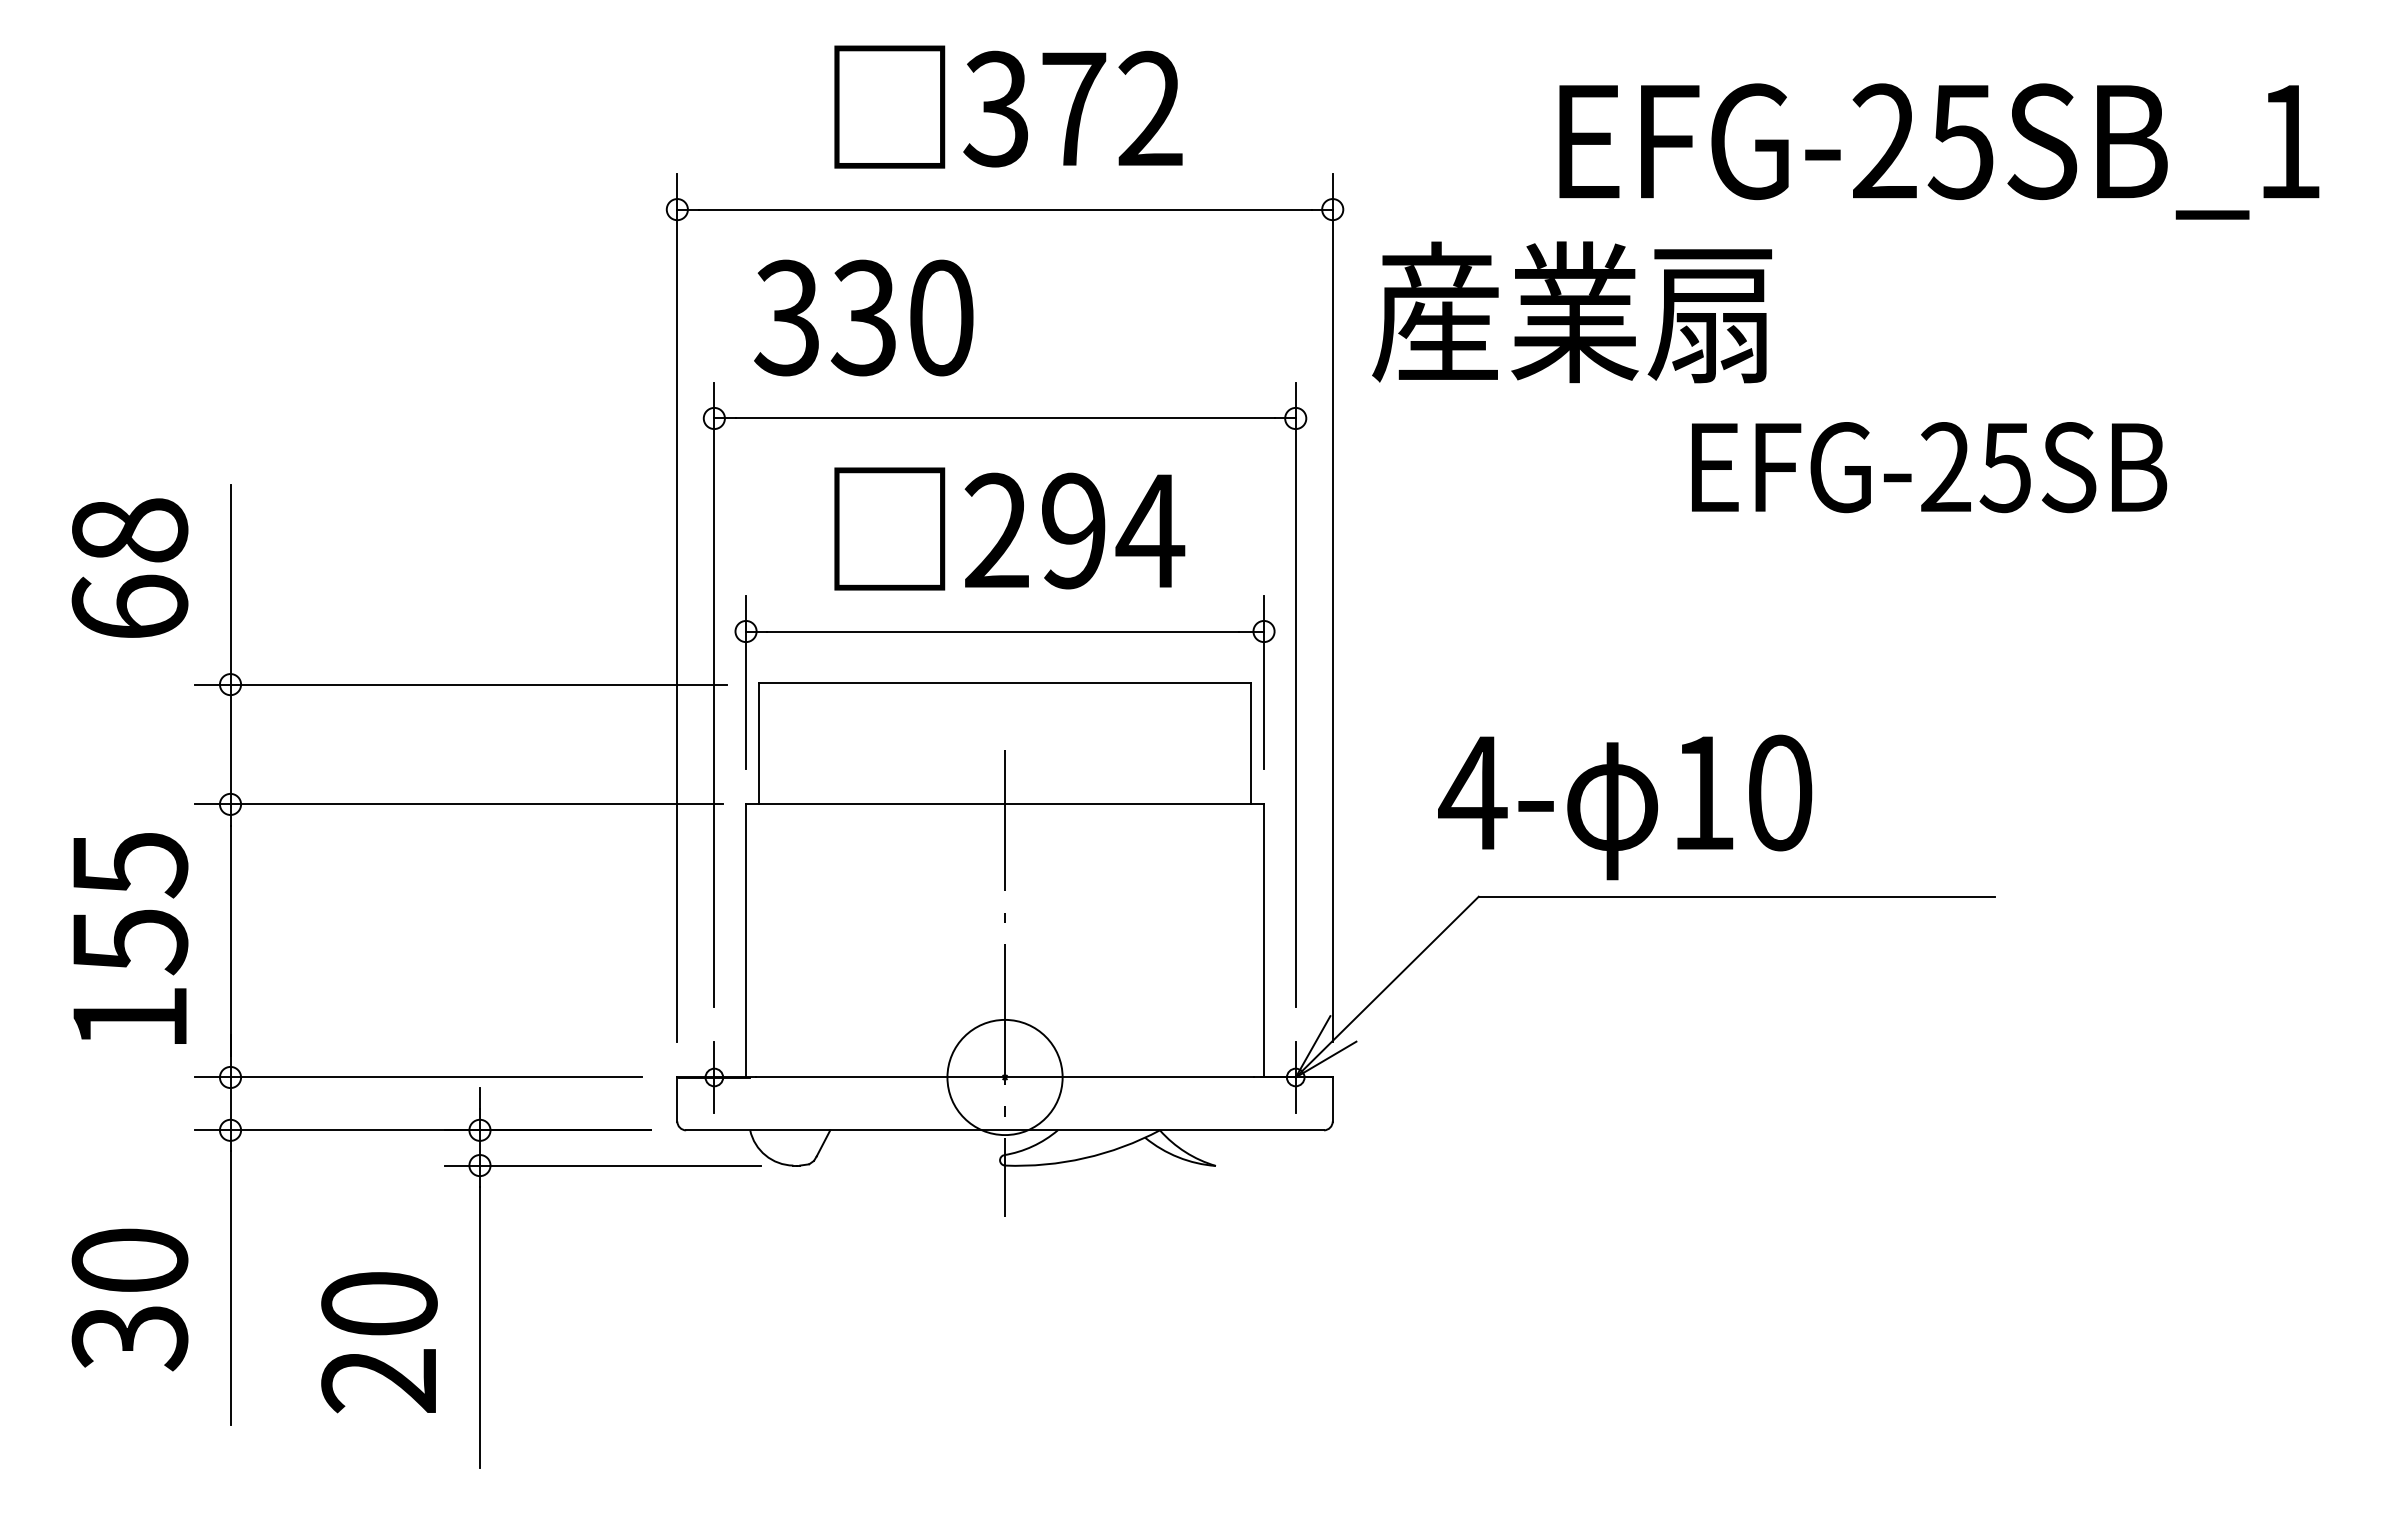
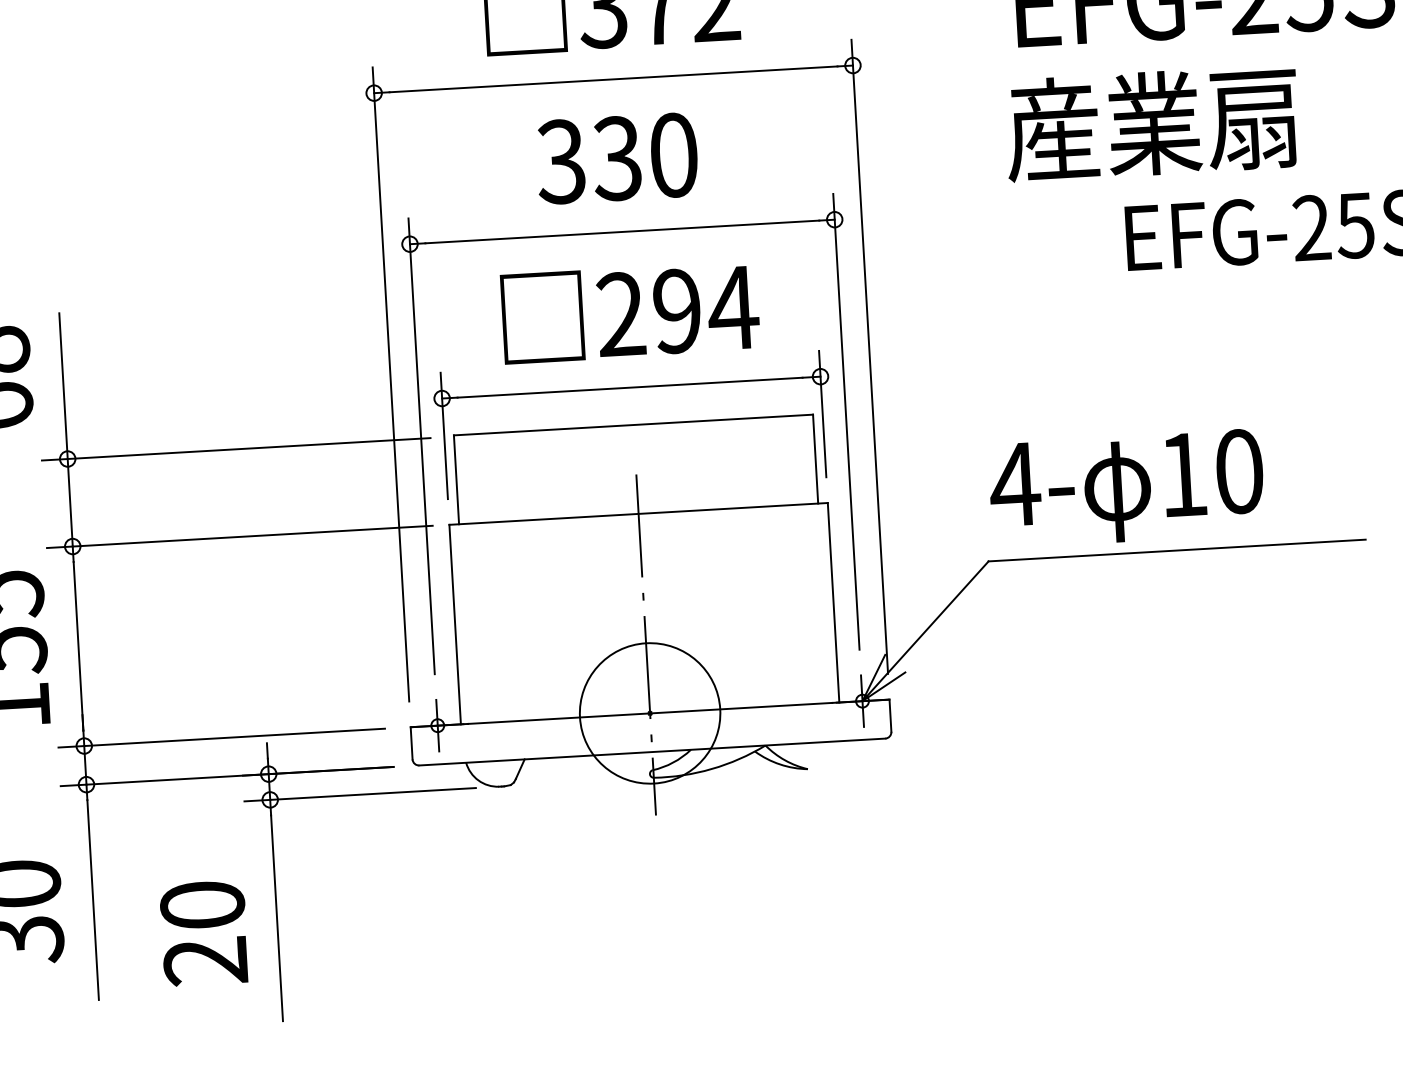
text: (1571, 312) -> (1151, 123), moved
text: (863, 317) -> (616, 158), moved
text: (1625, 807) -> (1127, 488), moved
circle: (1005, 1077) -> (650, 713), size x1.67

